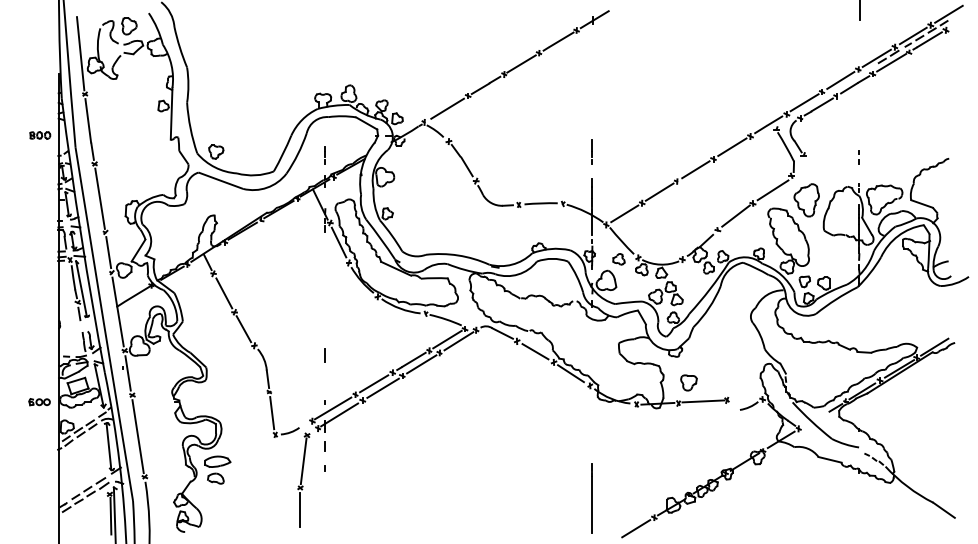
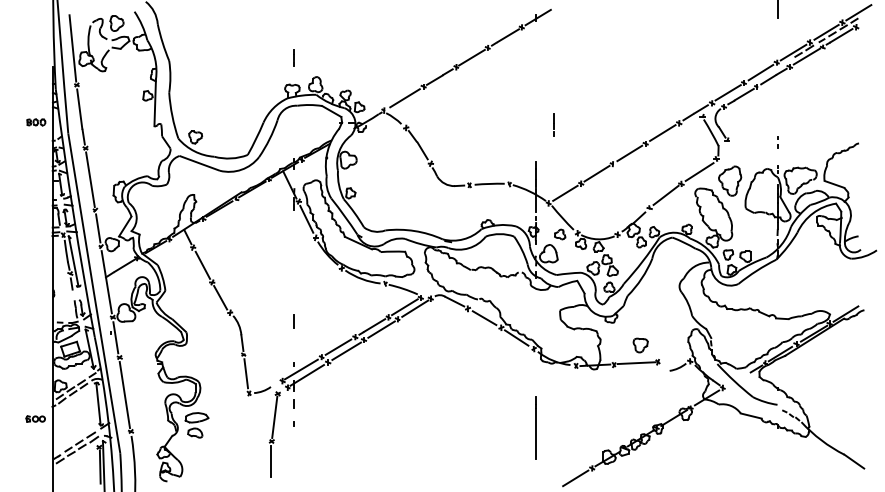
line: (591, 151) -> (553, 124), moved
line: (324, 155) -> (293, 58), moved
part: (688, 382) -> (640, 345), moved
part: (39, 402) -> (35, 419), moved
line: (591, 498) -> (535, 428), moved

